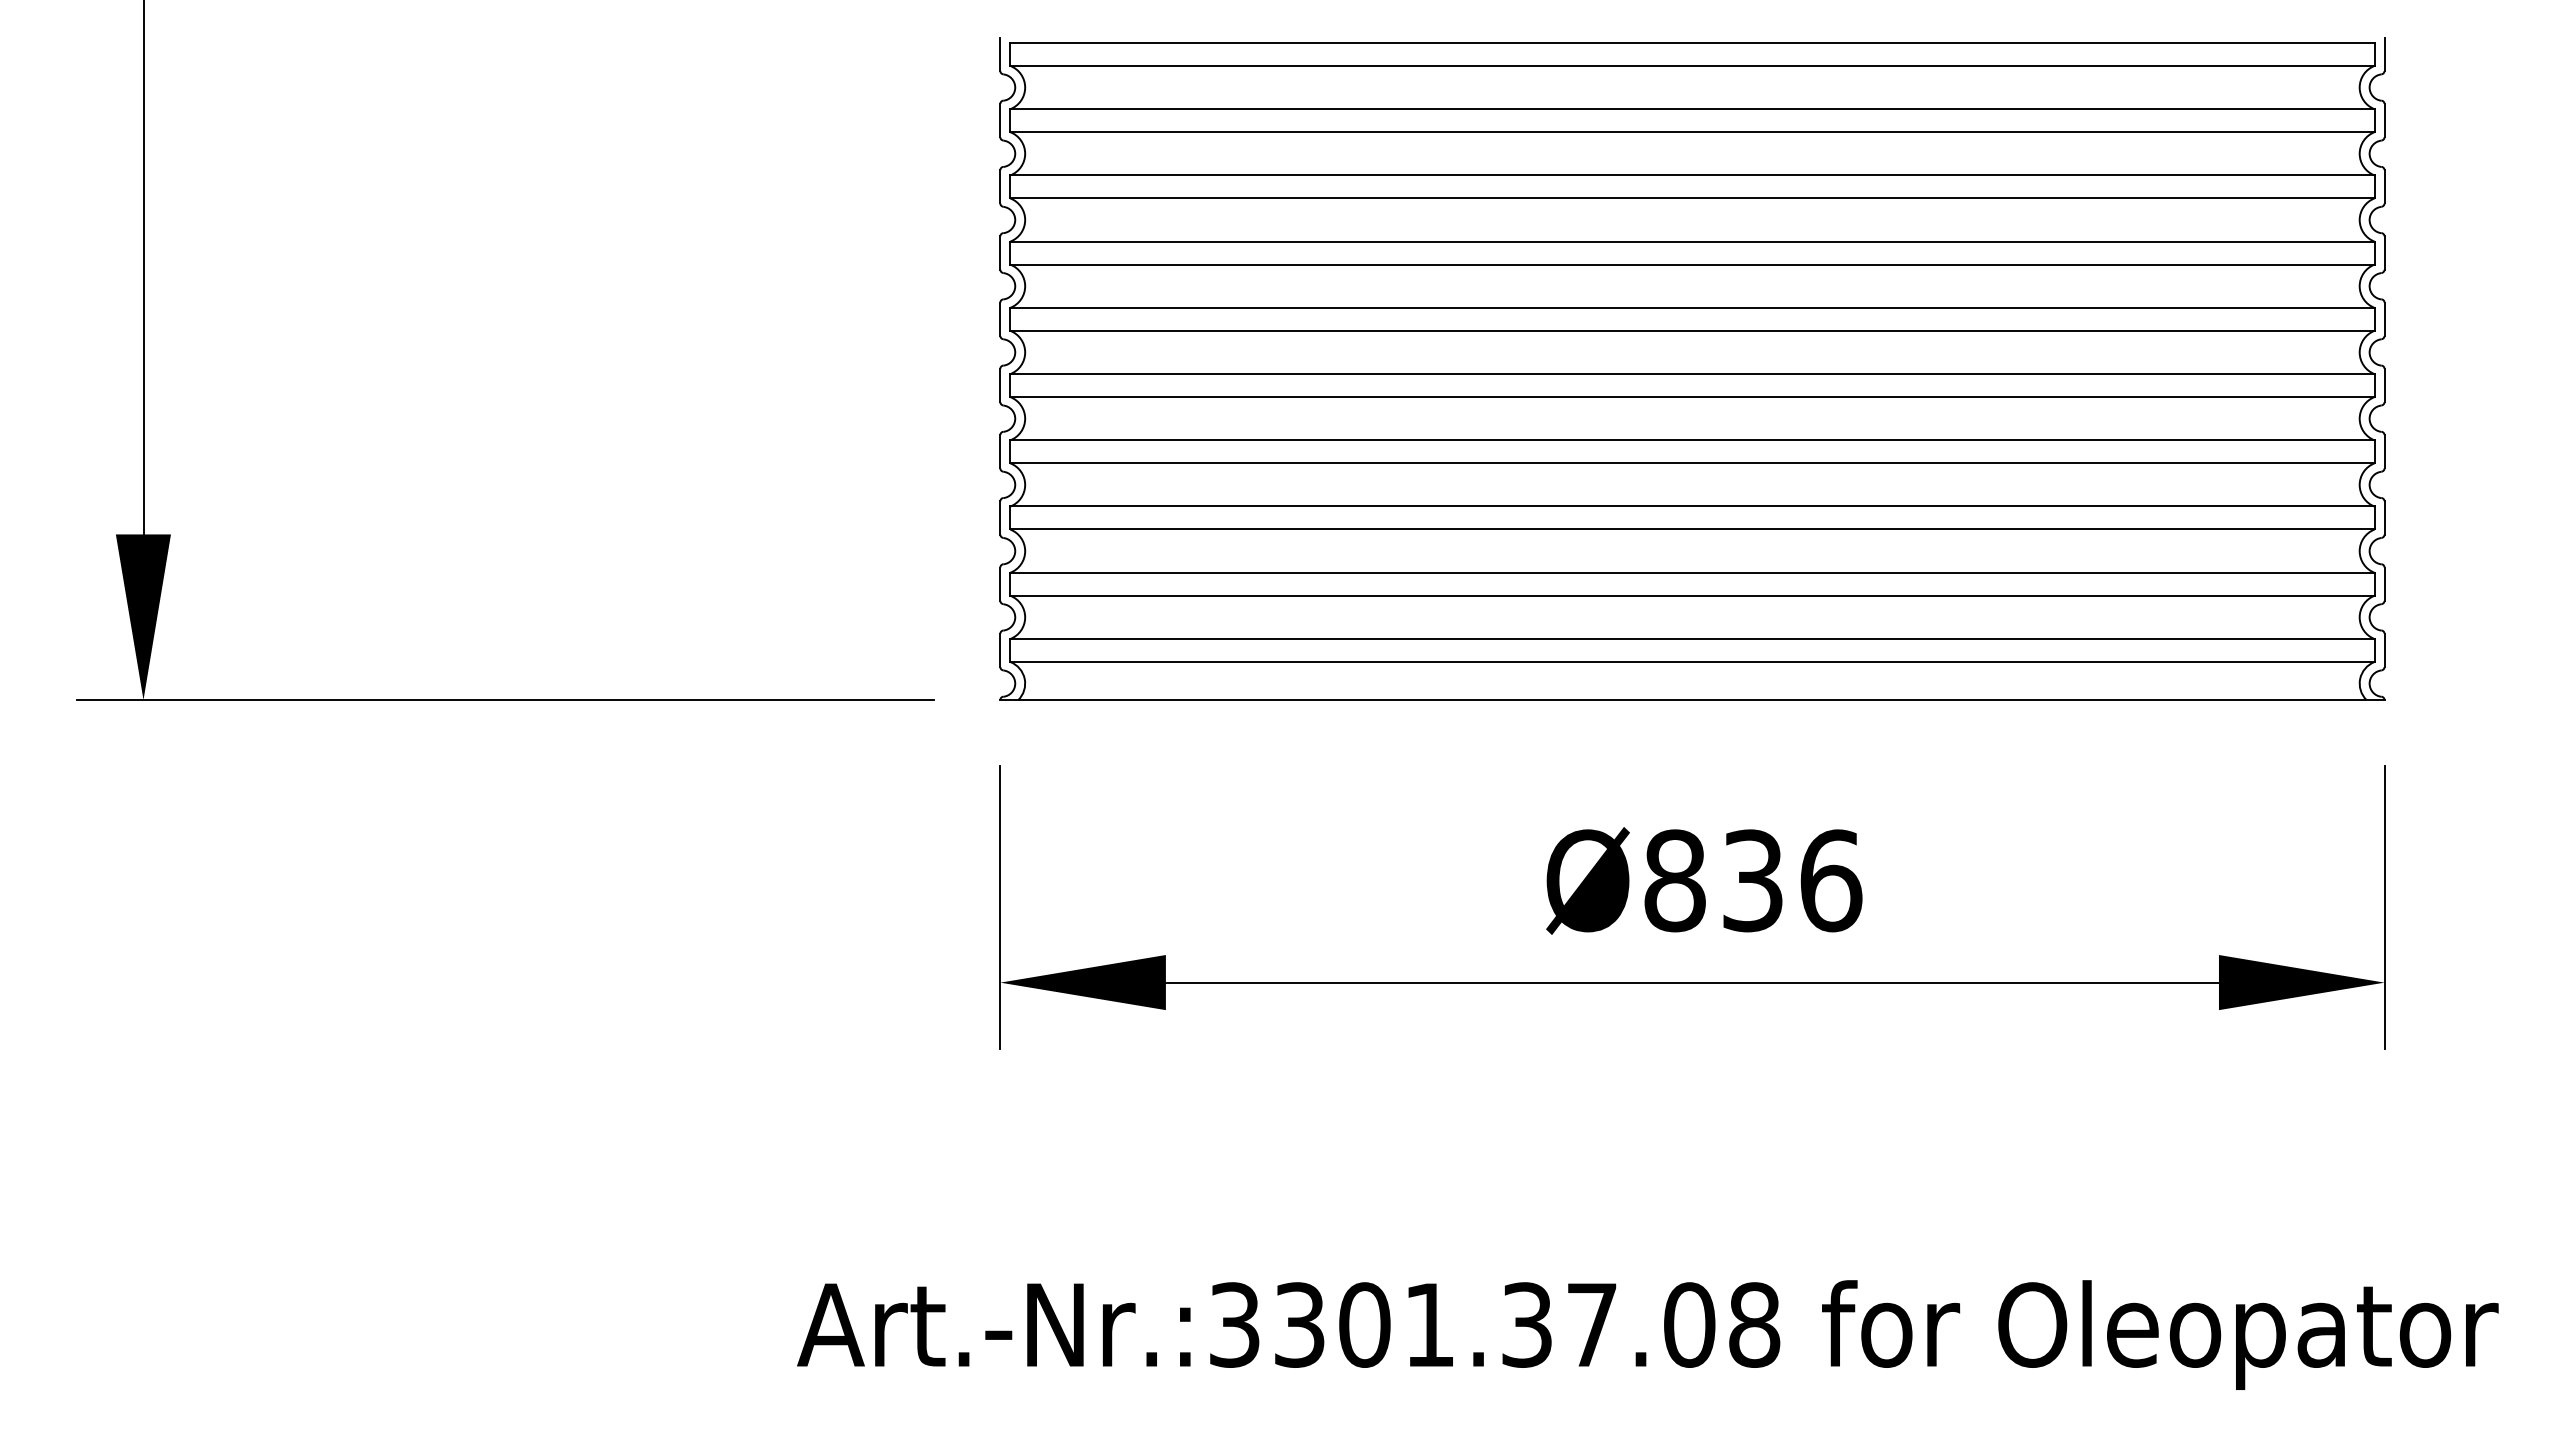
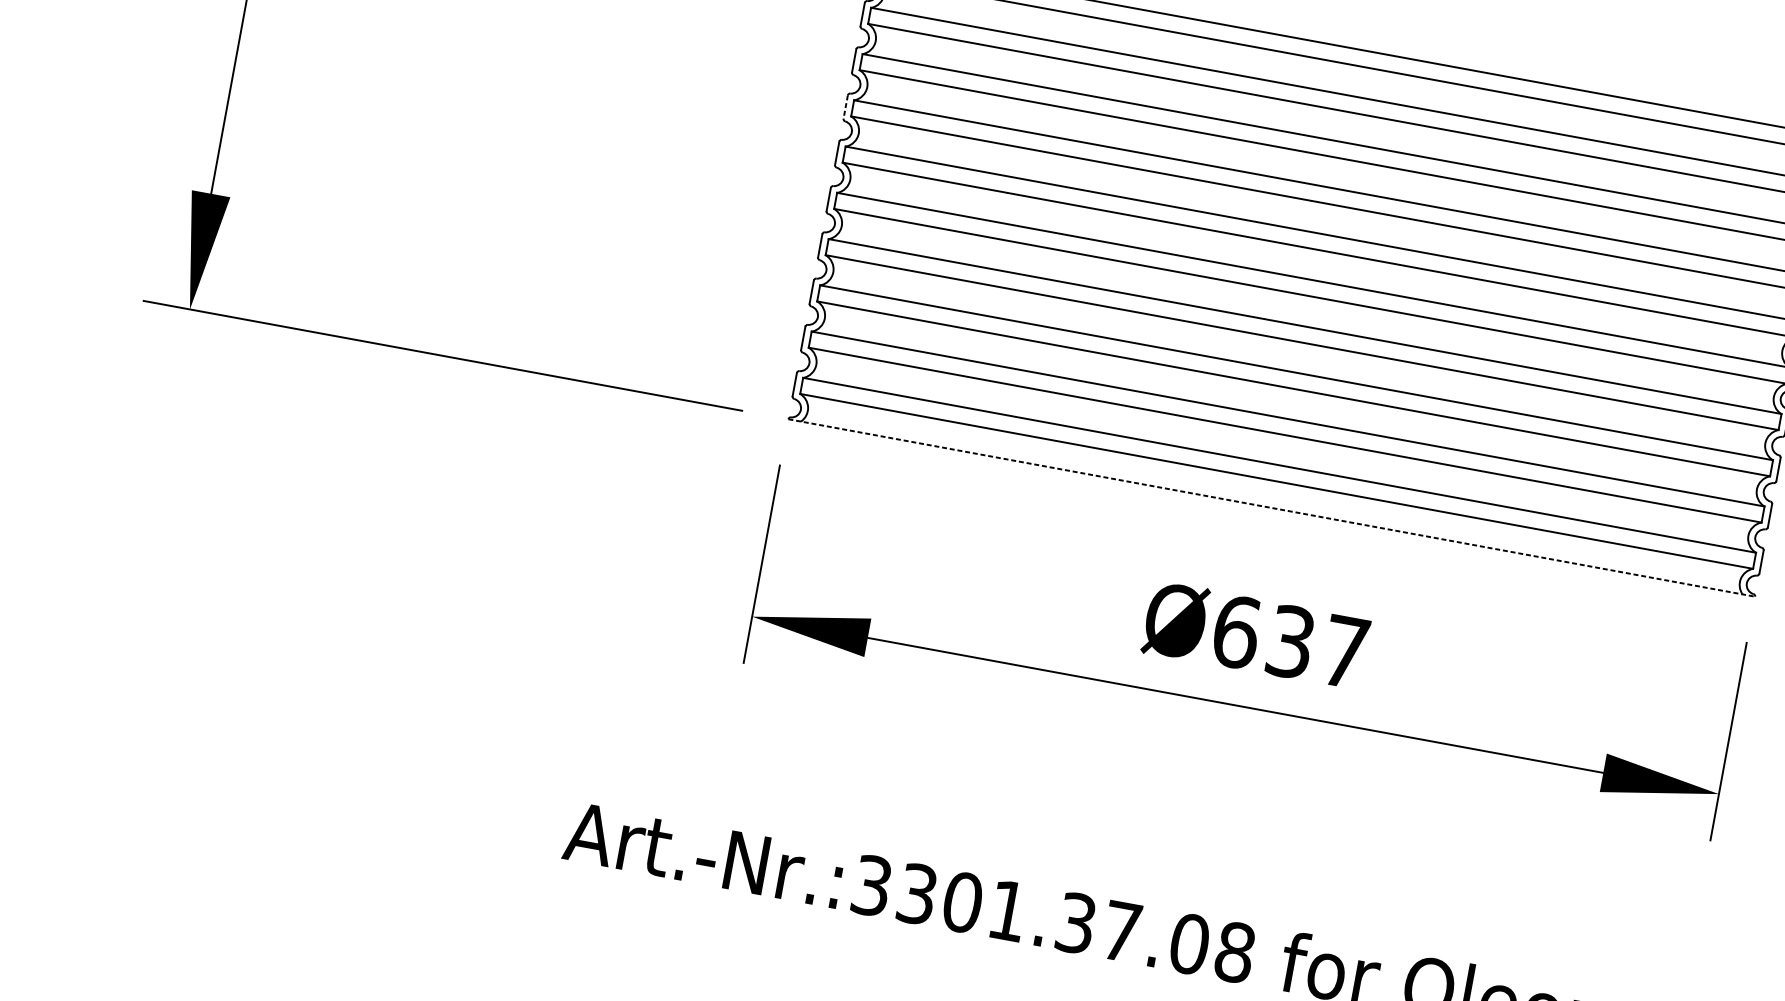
line: (1000, 253) -> (845, 107), solid -> dashed
line: (1692, 700) -> (1271, 508), solid -> dashed
text: (1753, 880) -> (1291, 641), Ø836 -> Ø637

